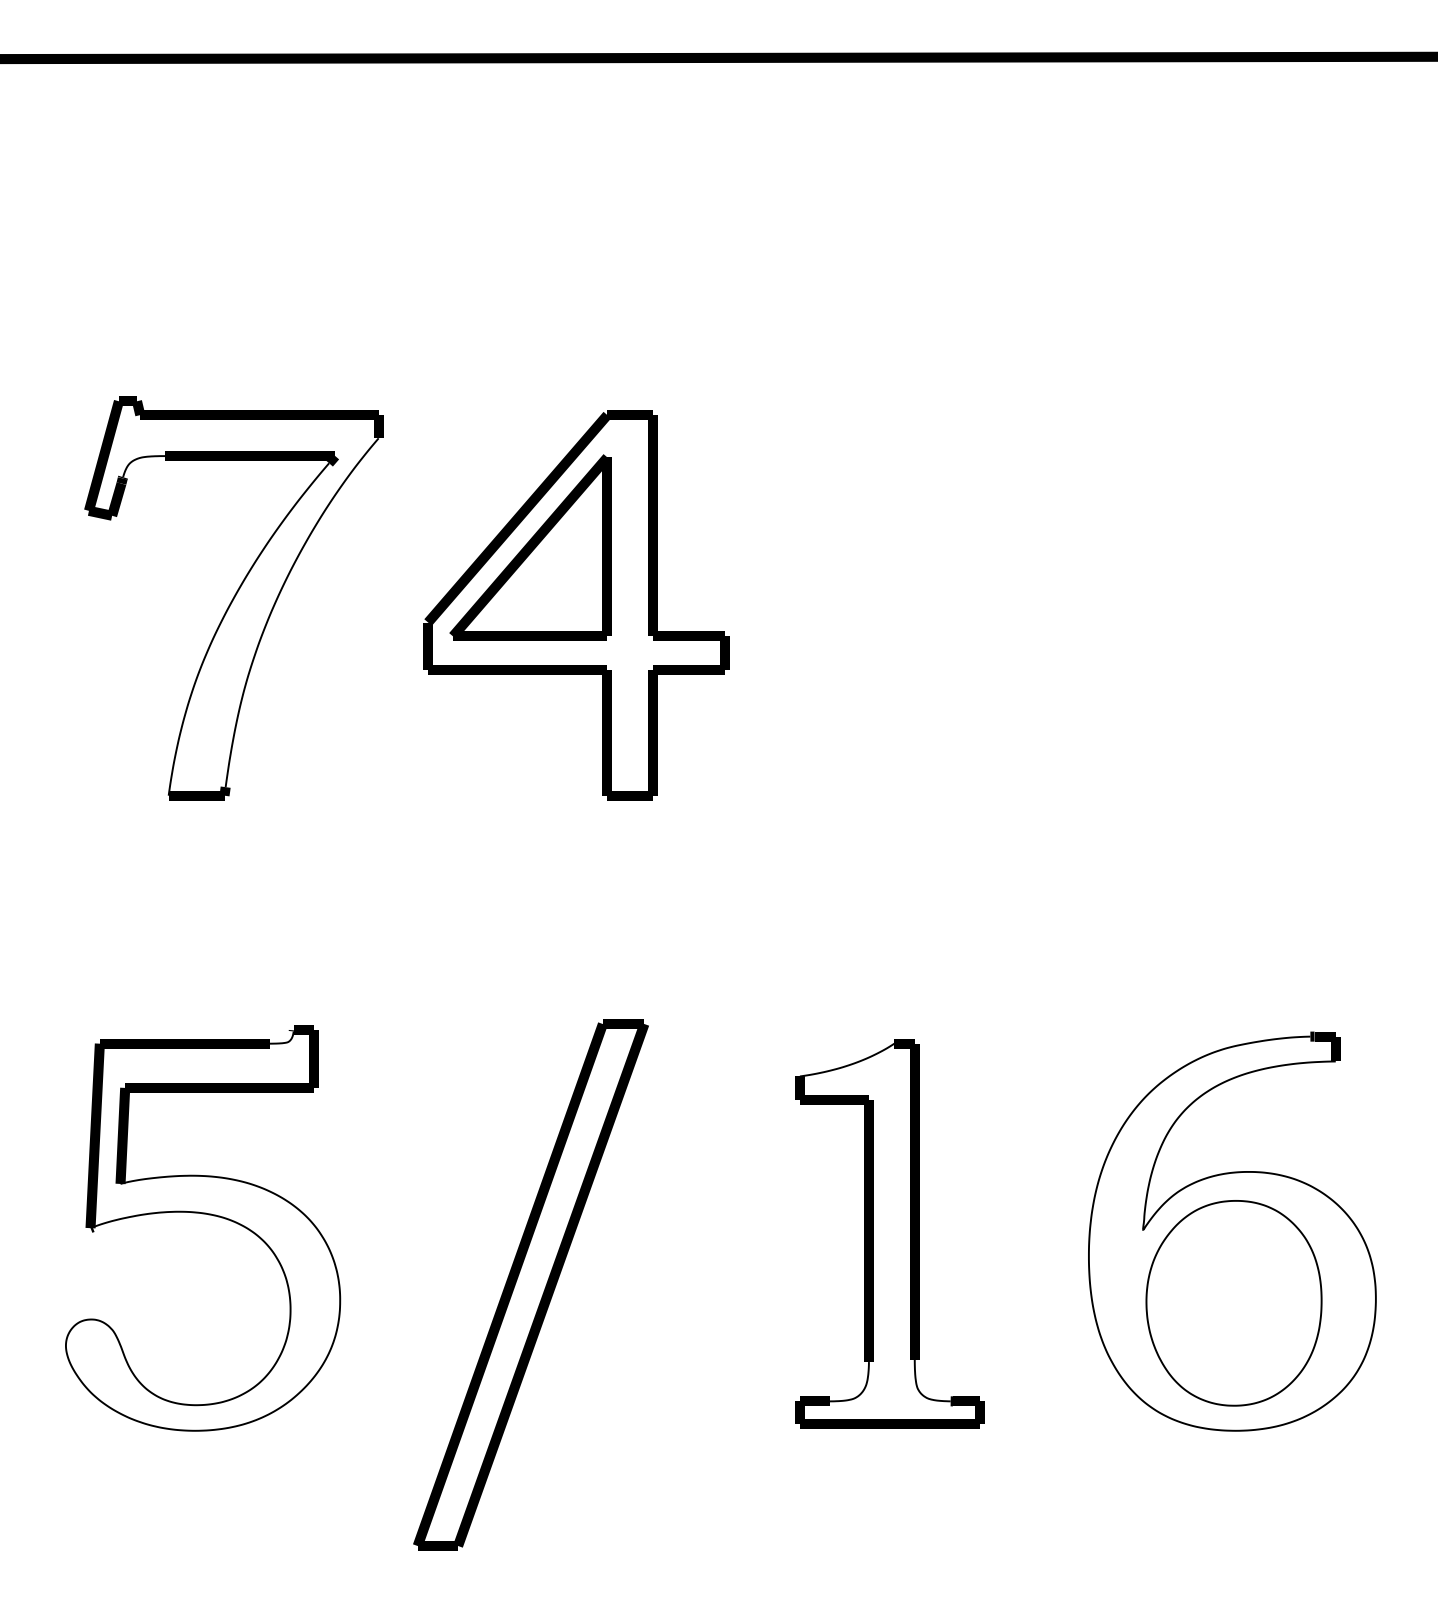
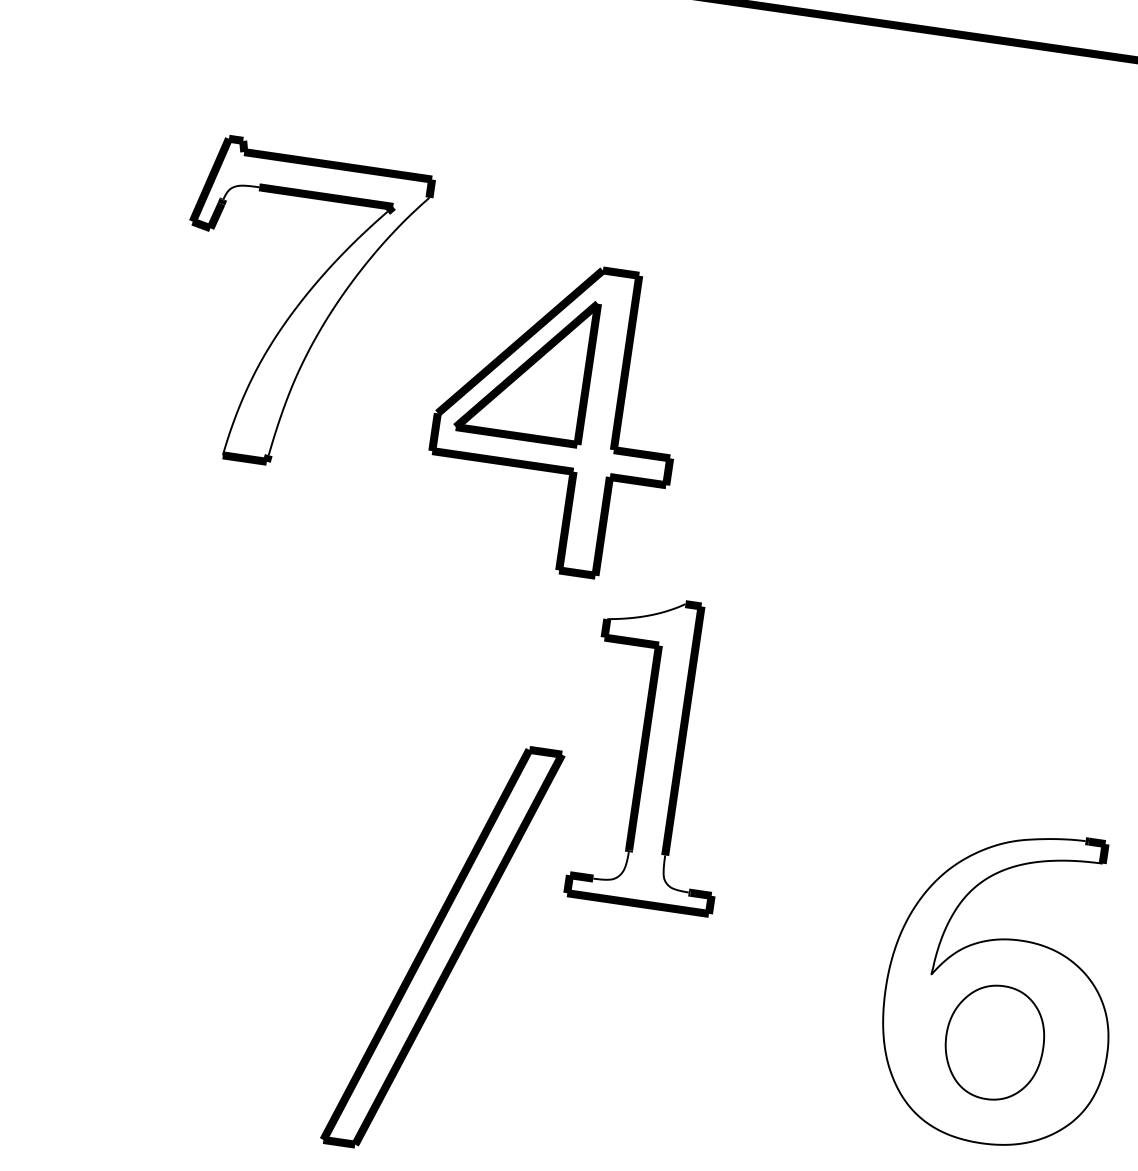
part: (233, 598) -> (296, 307), moved
part: (208, 1215) -> (196, 855), removed
part: (889, 1233) -> (659, 753), moved
part: (1233, 1303) -> (994, 1042), size x0.7

